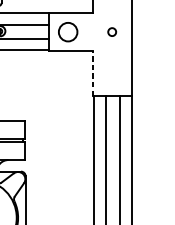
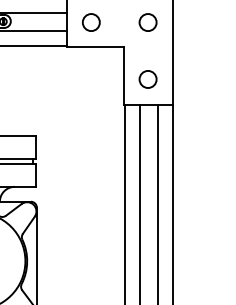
circle: (67, 32) -> (90, 22), size x0.71
circle: (111, 32) -> (147, 22), size x1.67
line: (93, 73) -> (123, 75), dashed -> solid
circle: (111, 76) -> (147, 79), added

